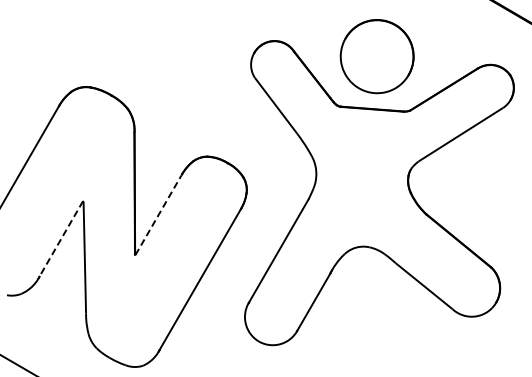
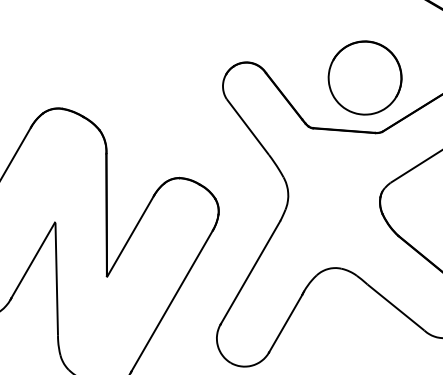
part: (376, 56) -> (364, 77), moved
line: (158, 215) -> (130, 236), dashed -> solid
line: (61, 239) -> (33, 260), dashed -> solid

